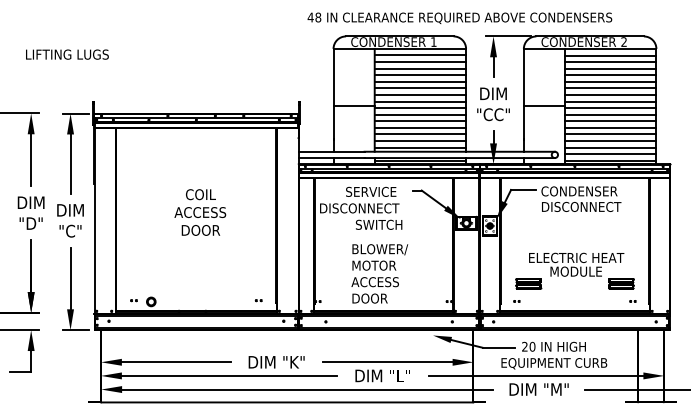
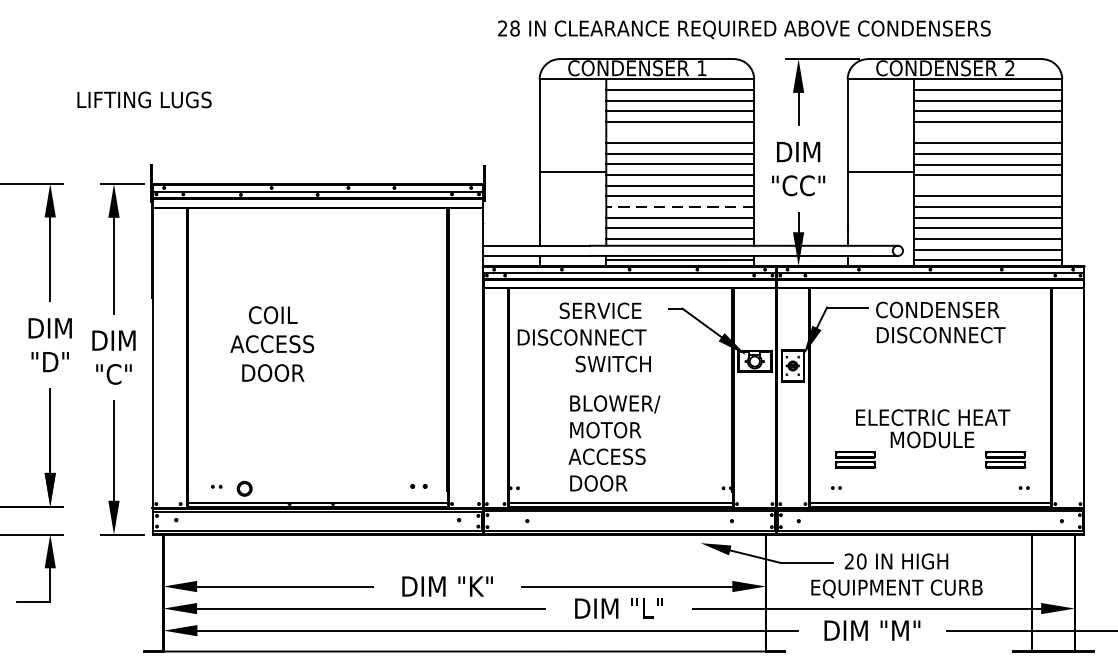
text: (310, 17) -> (502, 28), 48 -> 28
text: (67, 54) -> (144, 99), moved
line: (420, 81) -> (680, 132), removed
line: (610, 81) -> (987, 132), removed
line: (610, 114) -> (987, 185), removed
line: (420, 127) -> (680, 206), solid -> dashed
text: (200, 212) -> (272, 344), moved
part: (258, 300) -> (418, 486), size x1.6

